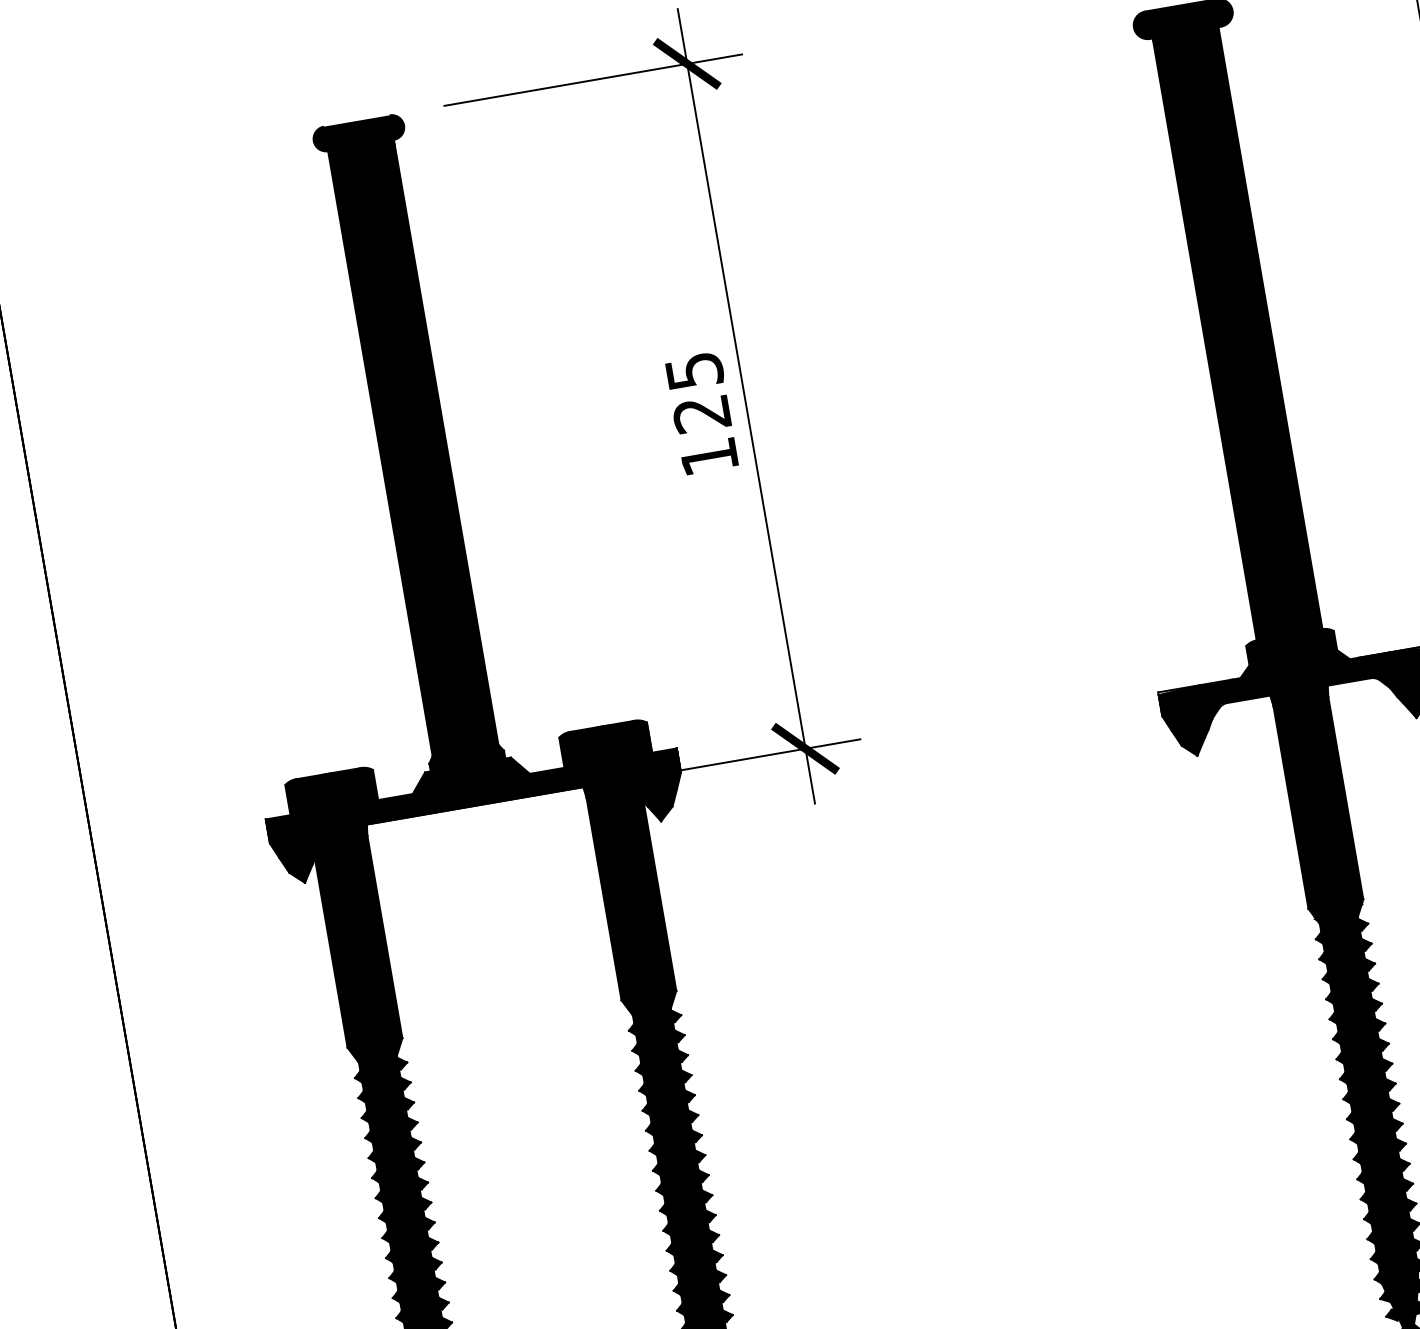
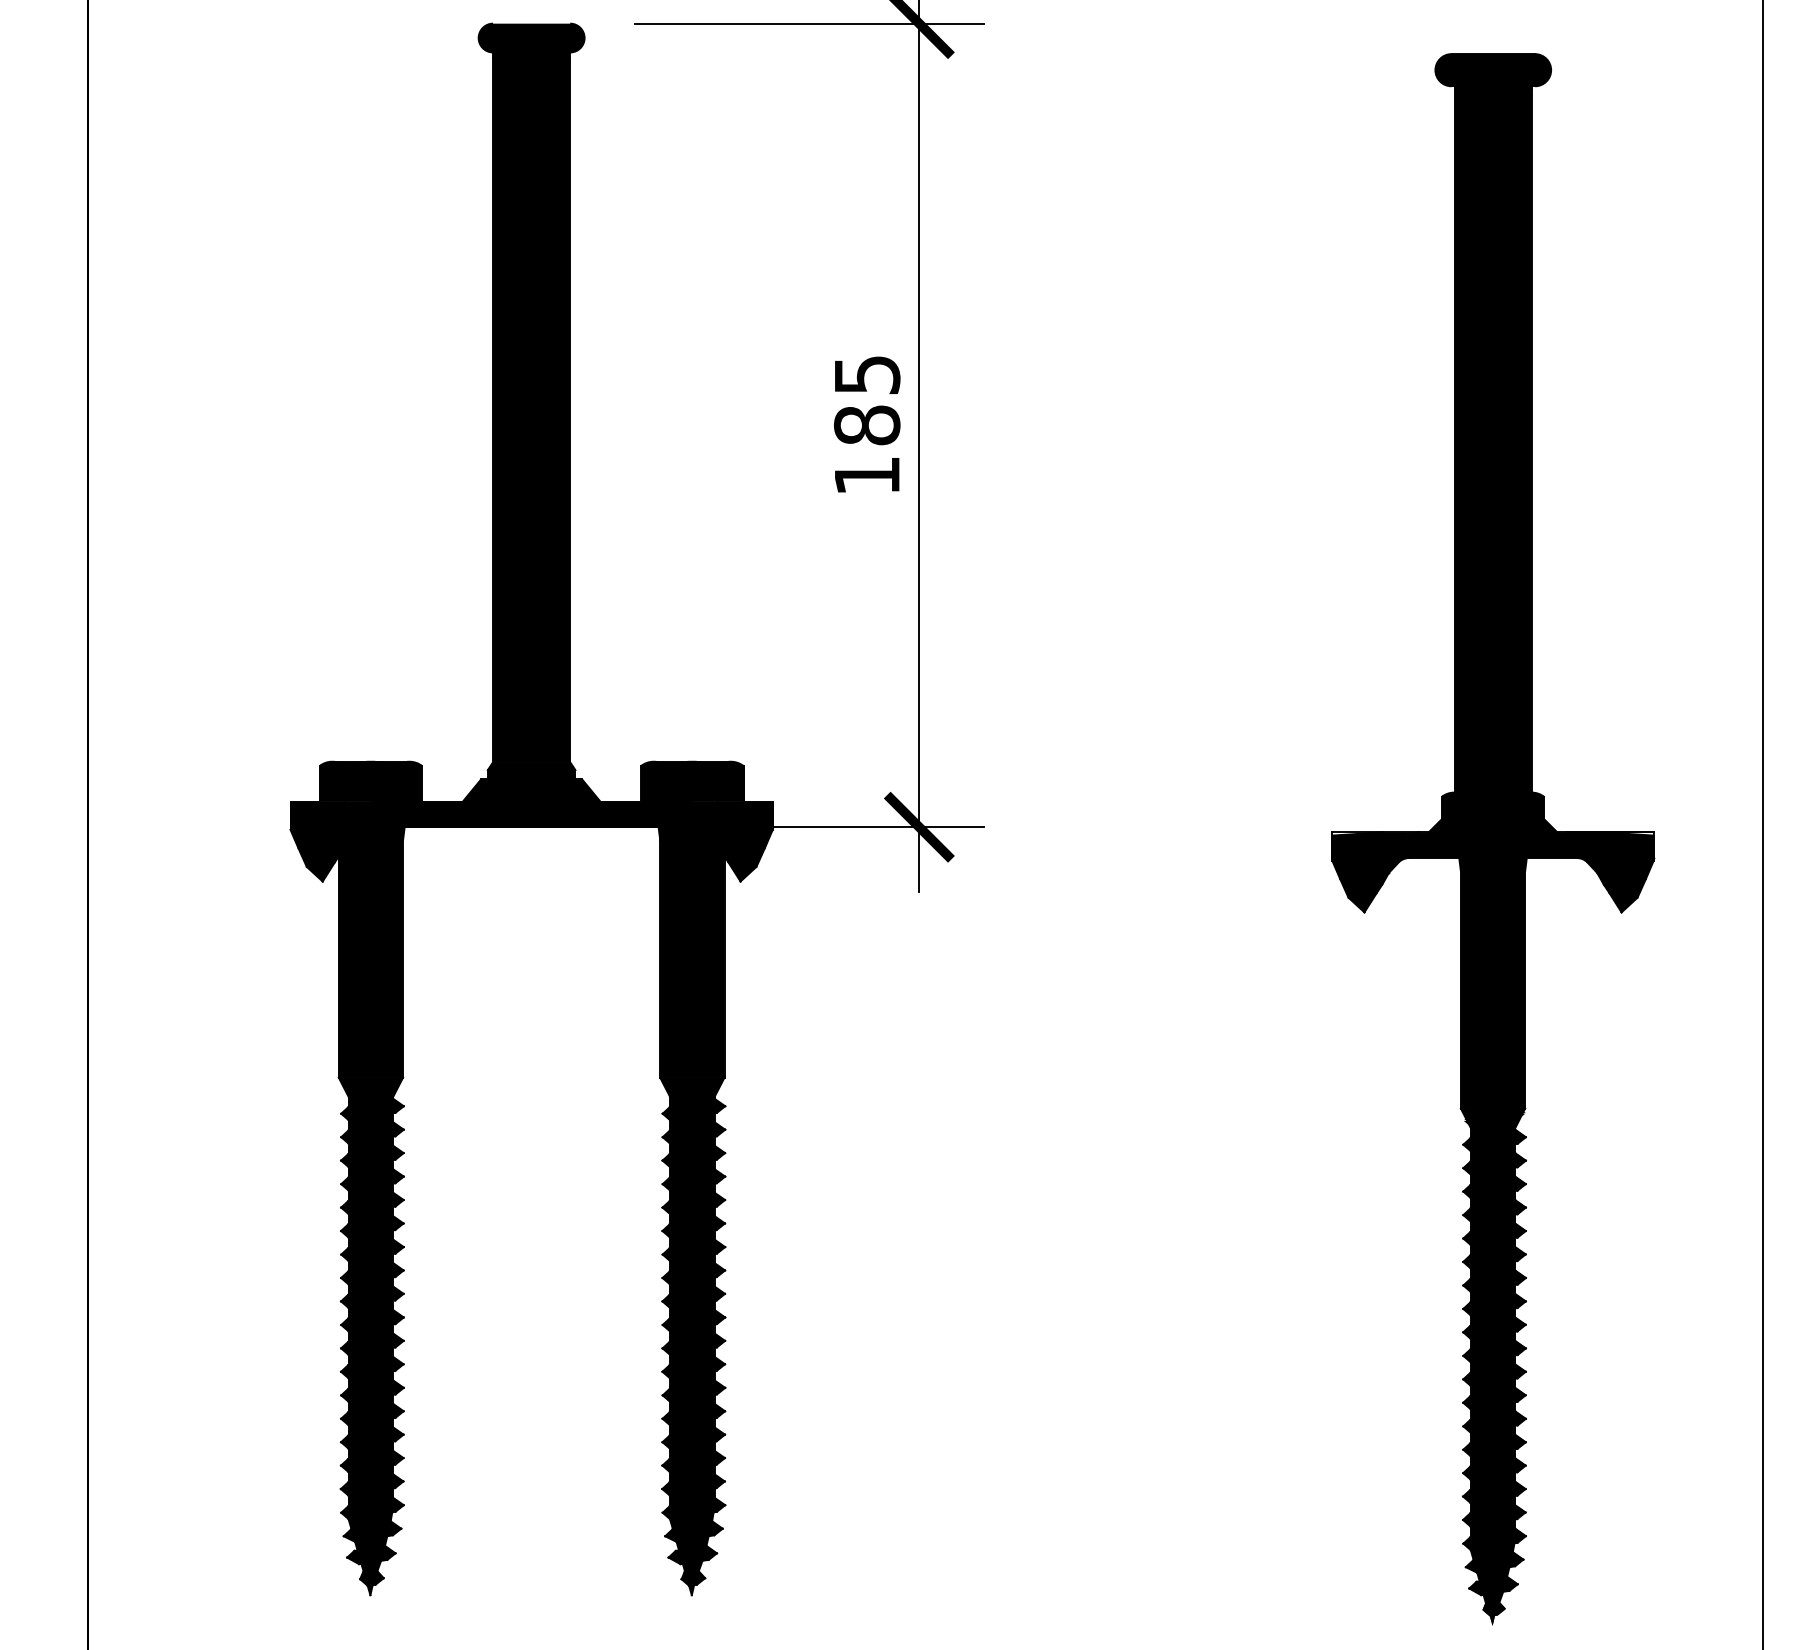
text: (702, 414) -> (867, 425), 125 -> 185

